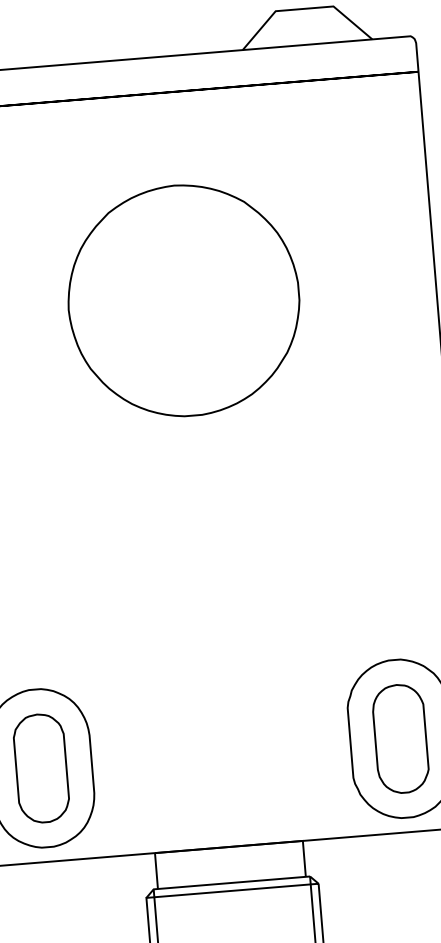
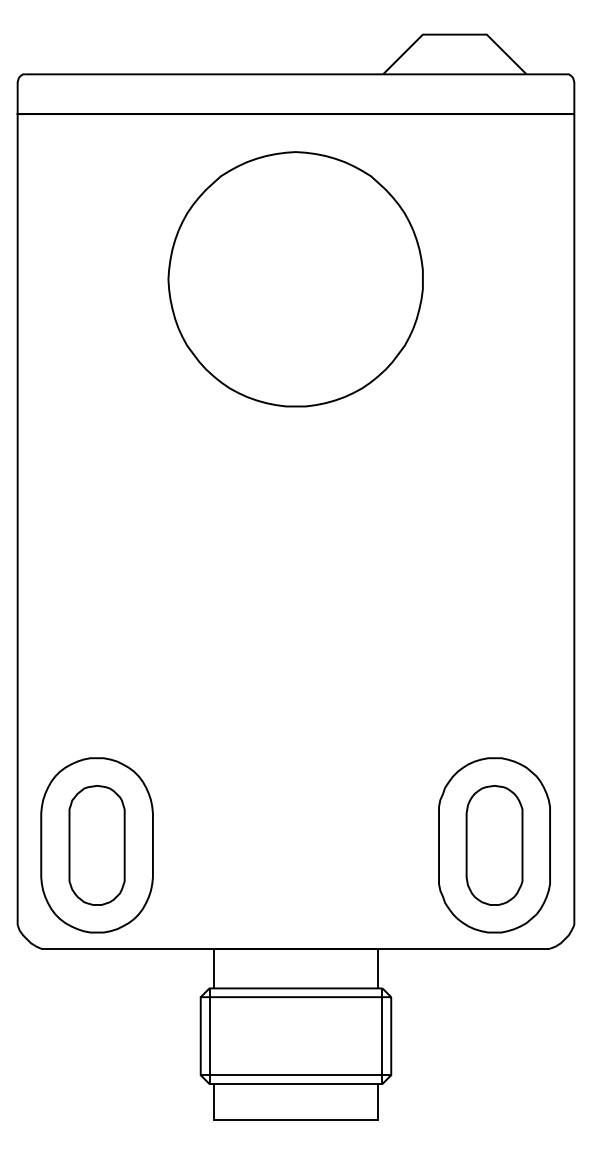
part: (183, 300) -> (295, 279), moved

